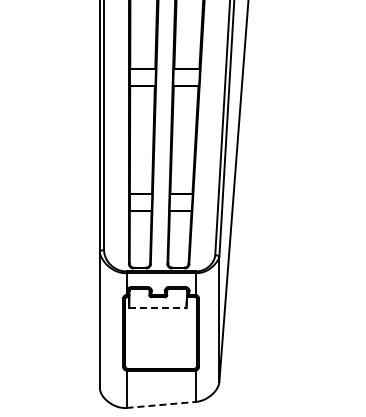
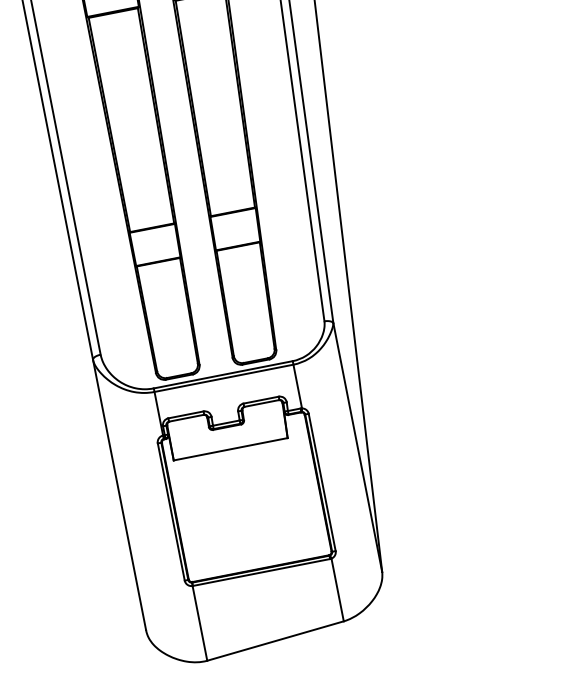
line: (157, 308) -> (230, 450), dashed -> solid
line: (161, 404) -> (275, 640), dashed -> solid

